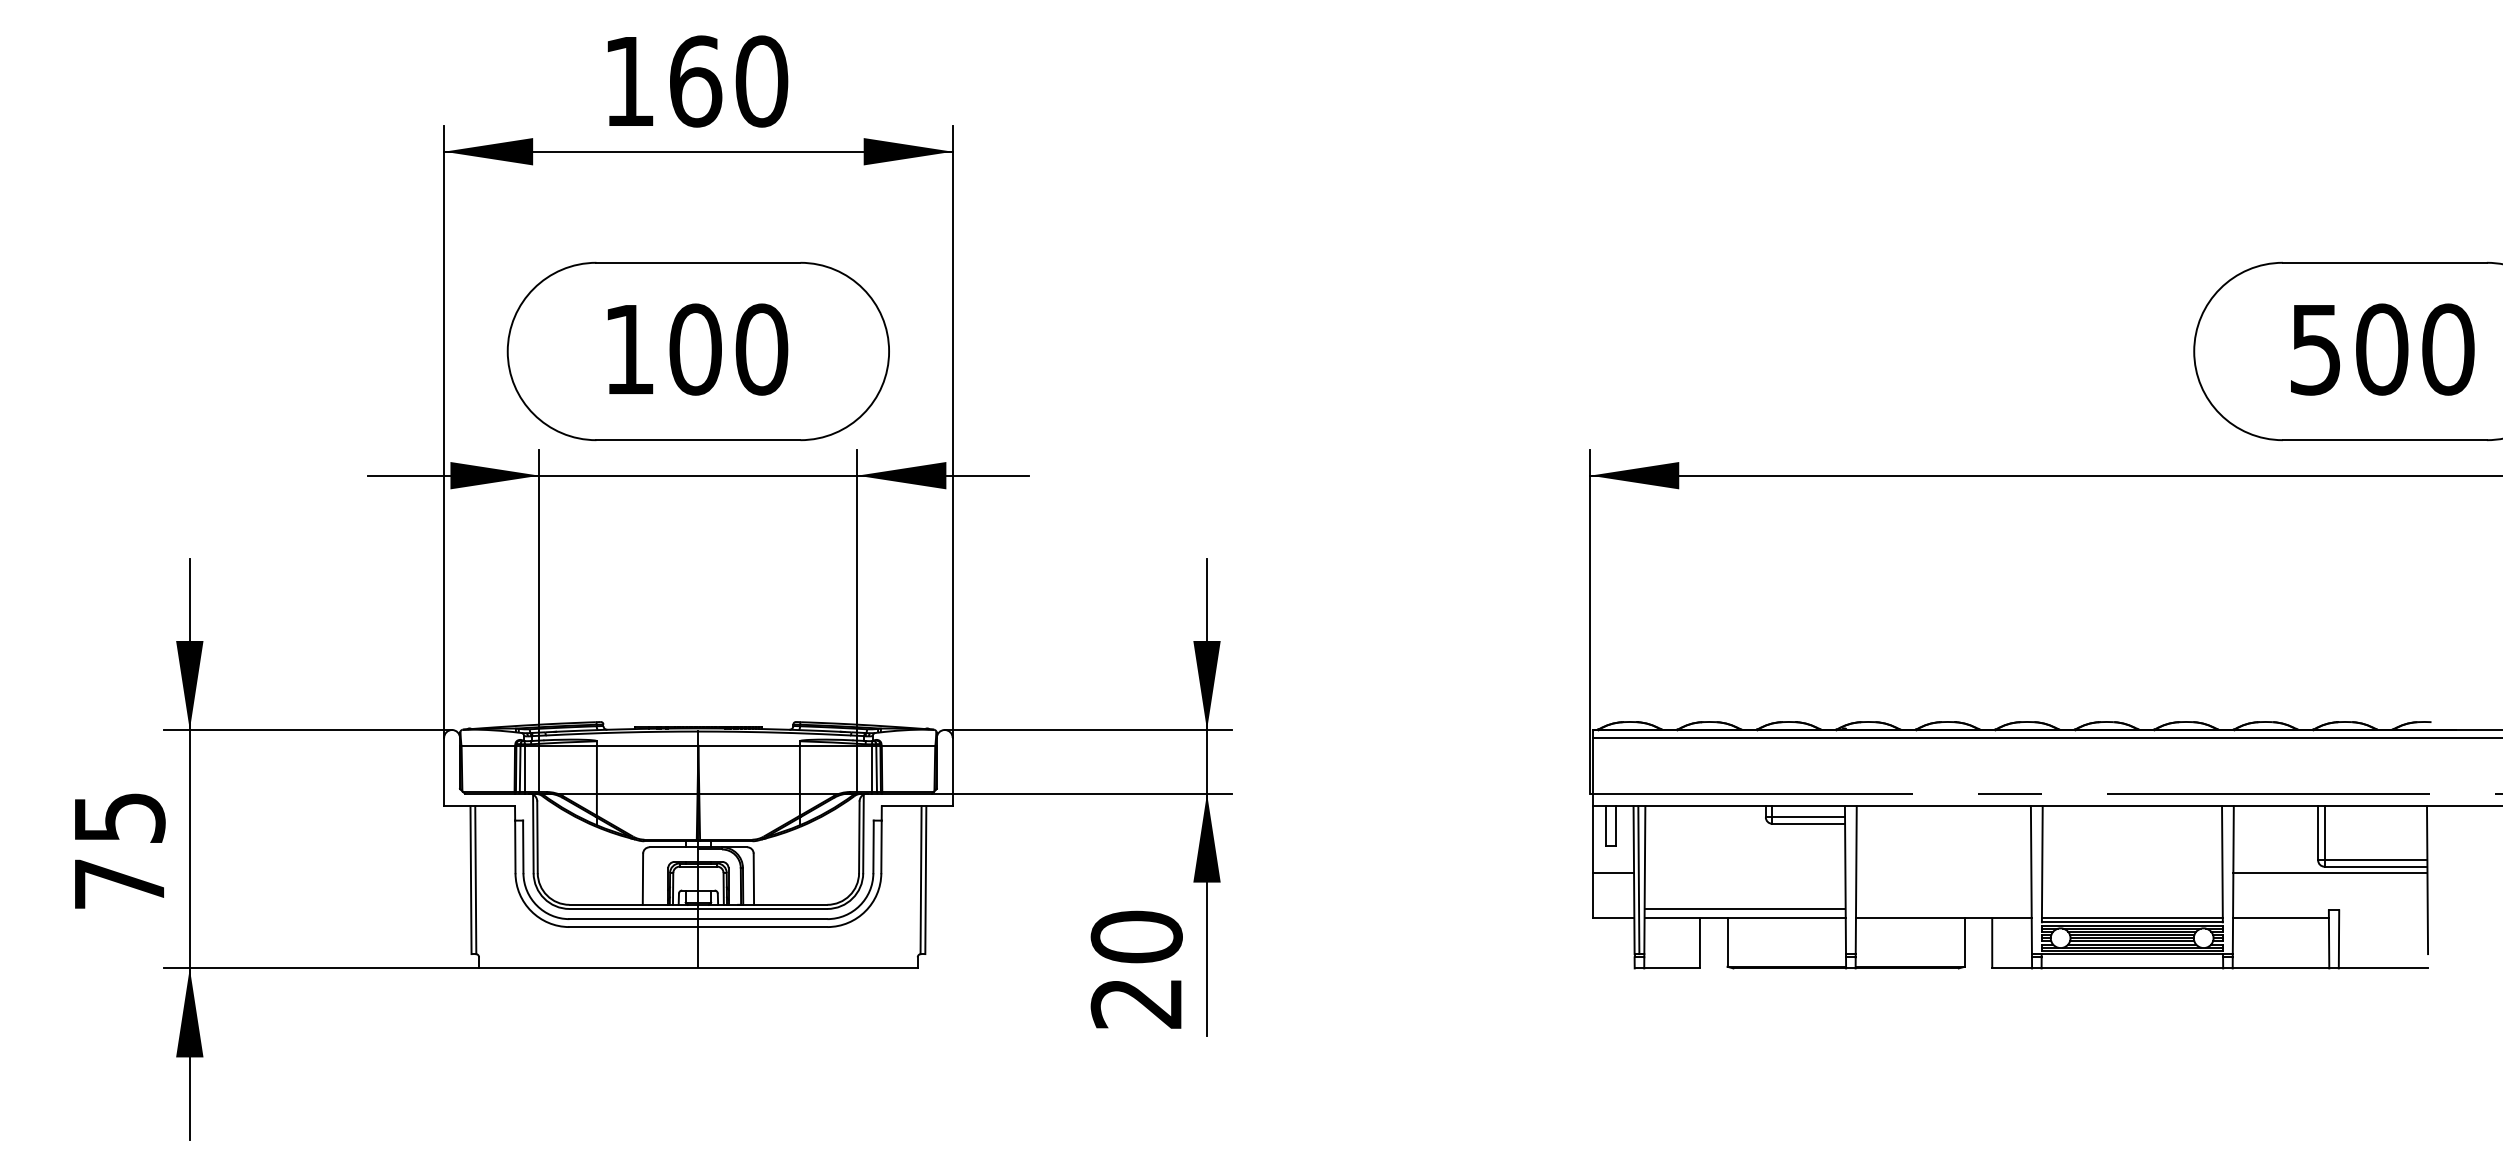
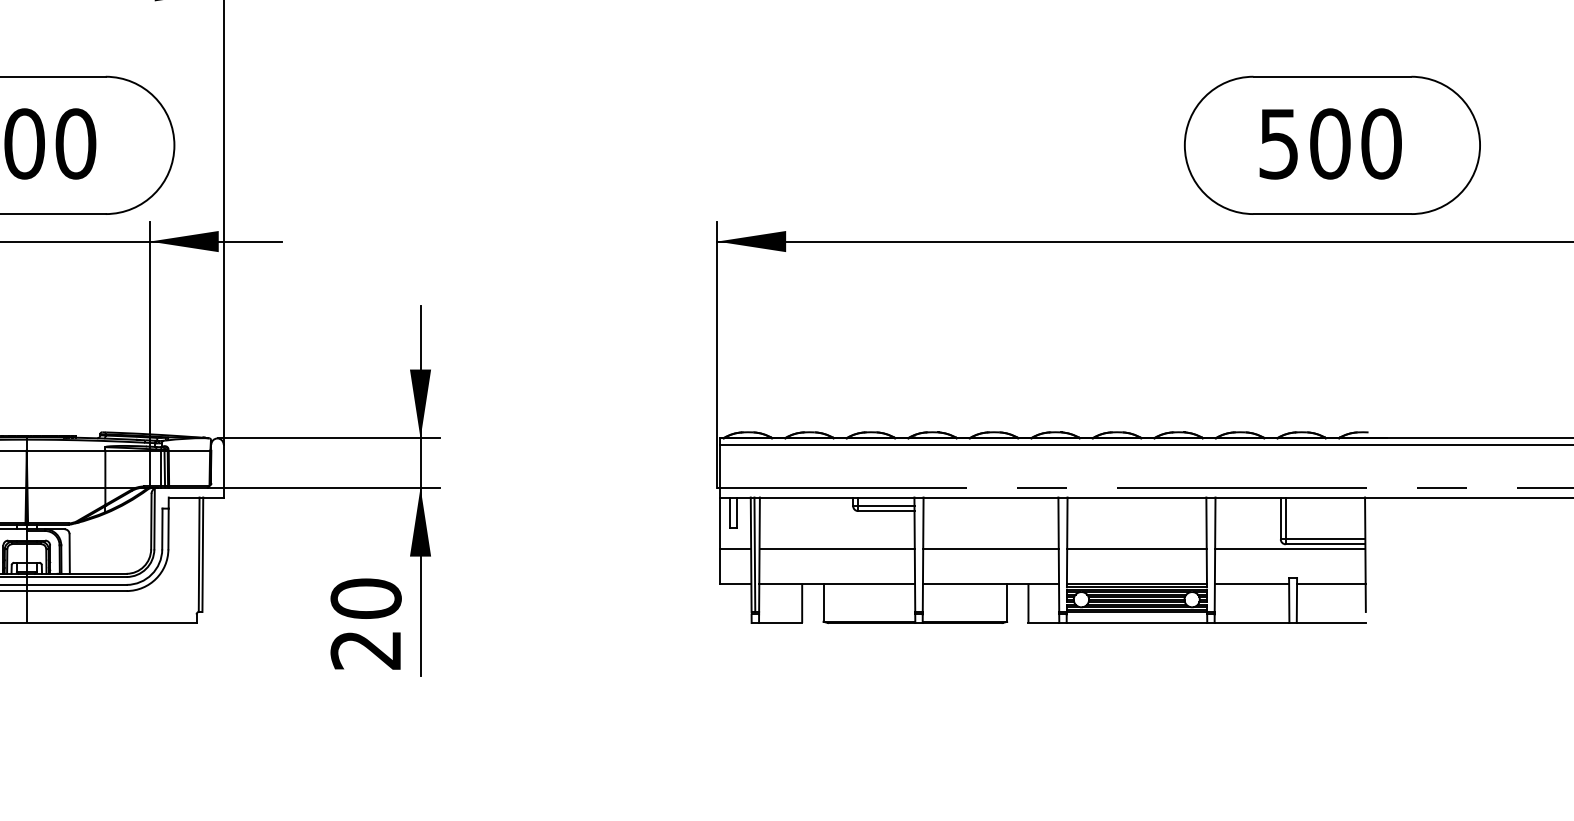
line: (1943, 873) -> (990, 549), added
line: (2132, 873) -> (1137, 549), added
line: (1744, 909) -> (836, 549), moved
line: (2383, 917) -> (1331, 583), added

